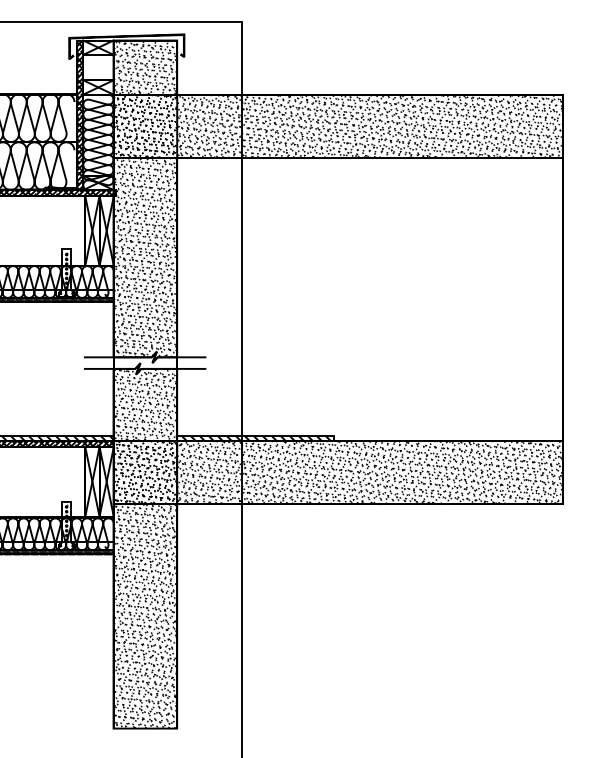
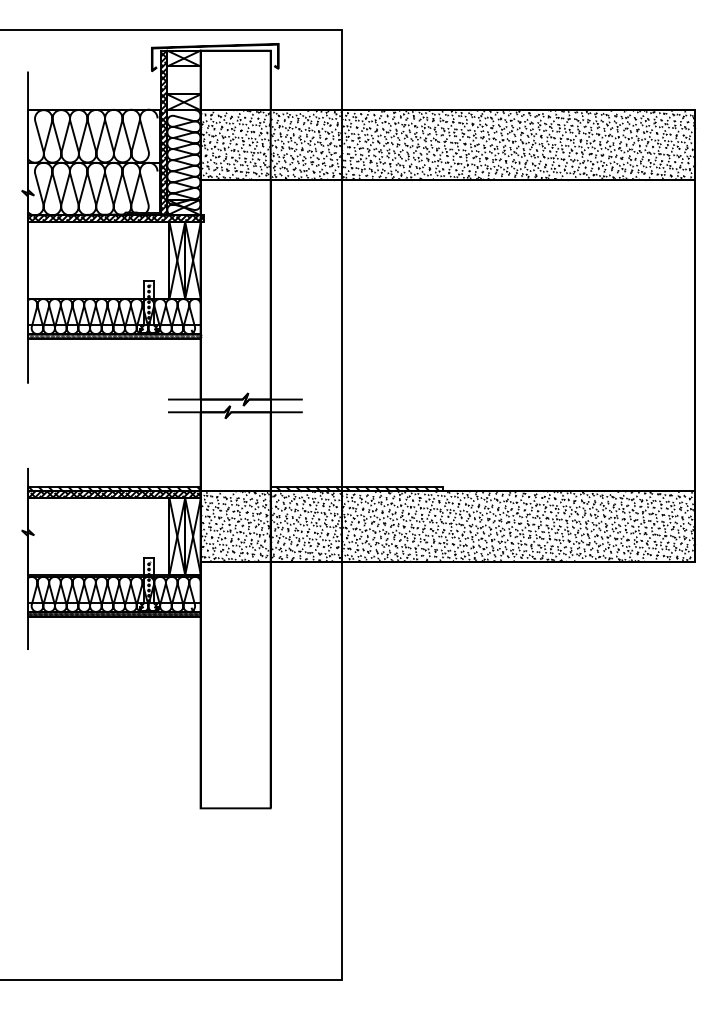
hatch: (145, 199) -> (235, 225), removed
hatch: (145, 546) -> (235, 607), removed

